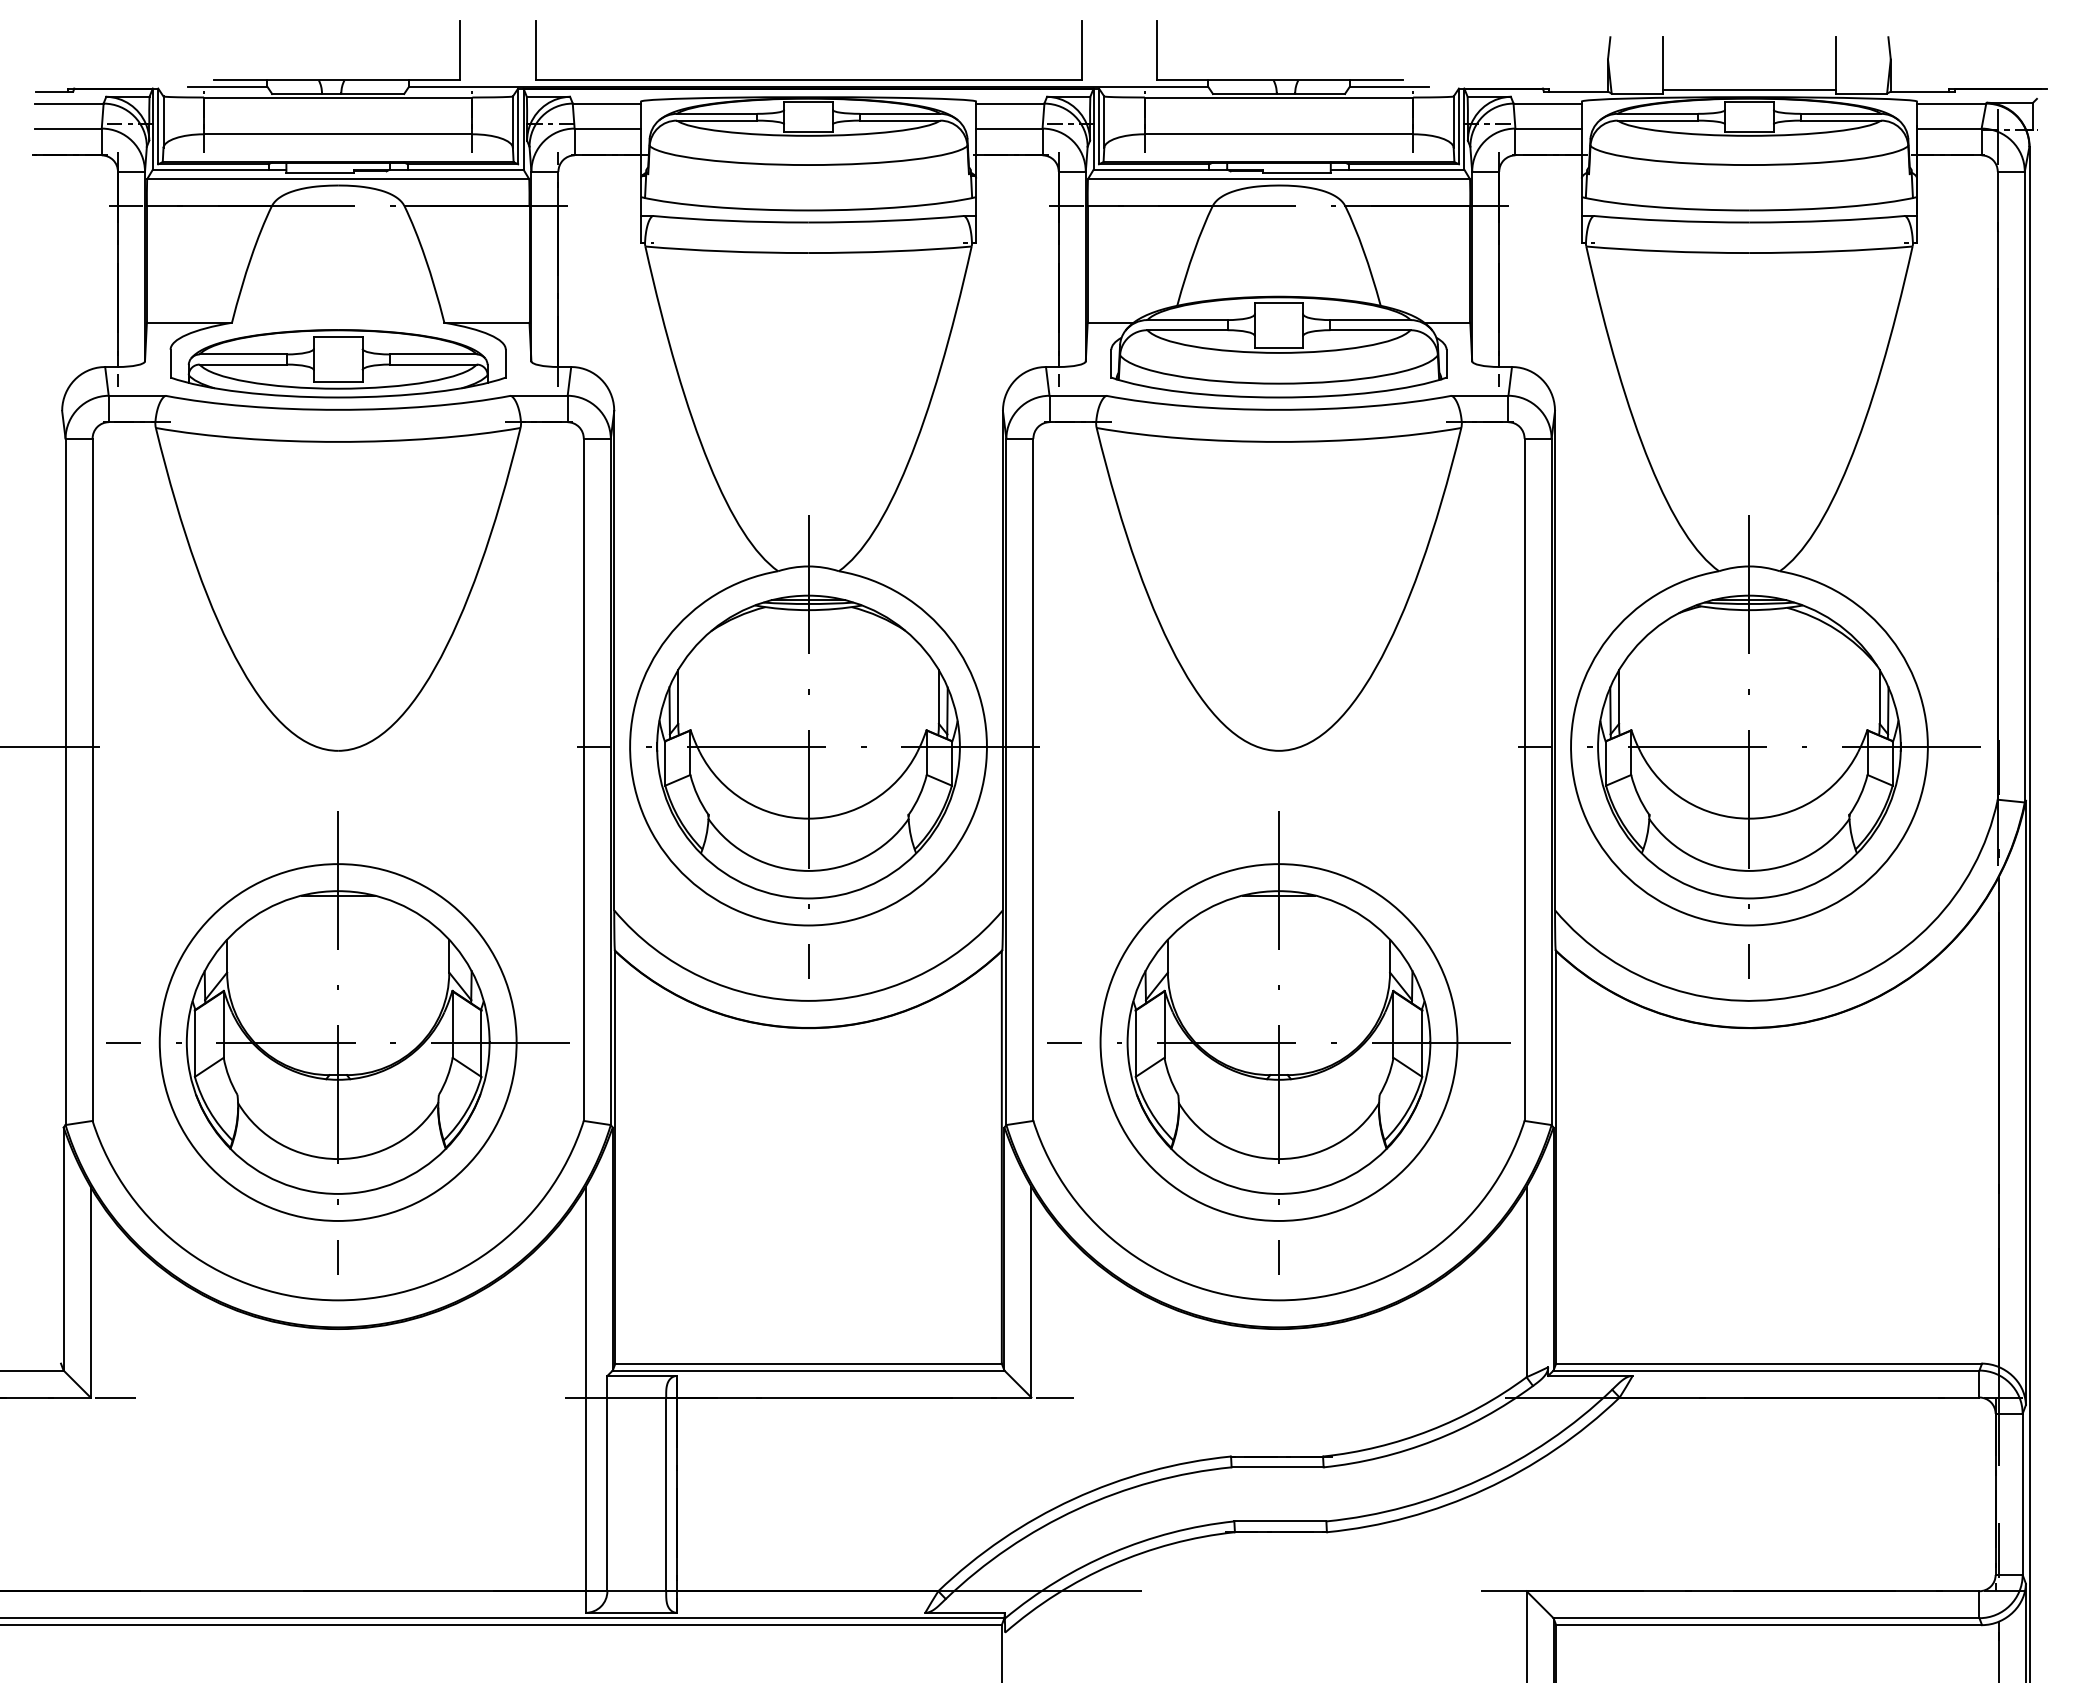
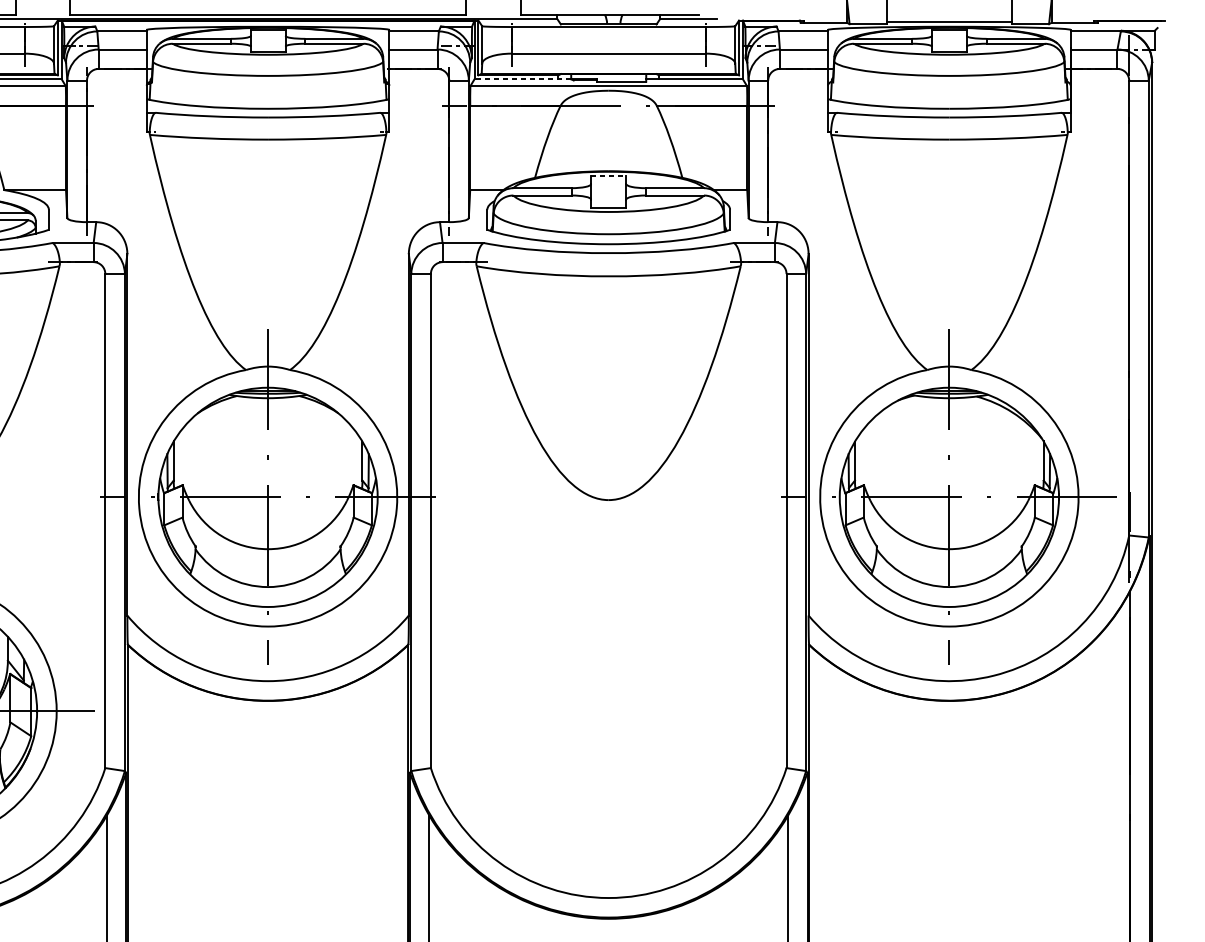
line: (1160, 169) -> (522, 79), solid -> dashed
line: (1279, 302) -> (609, 175), solid -> dashed
part: (1278, 1042) -> (608, 711), removed

